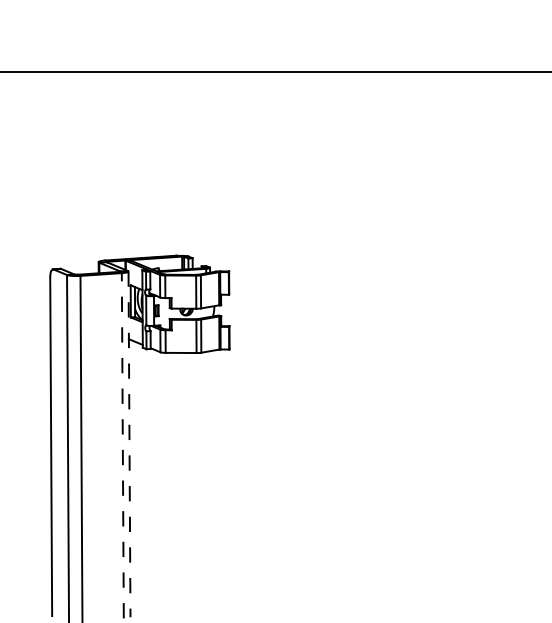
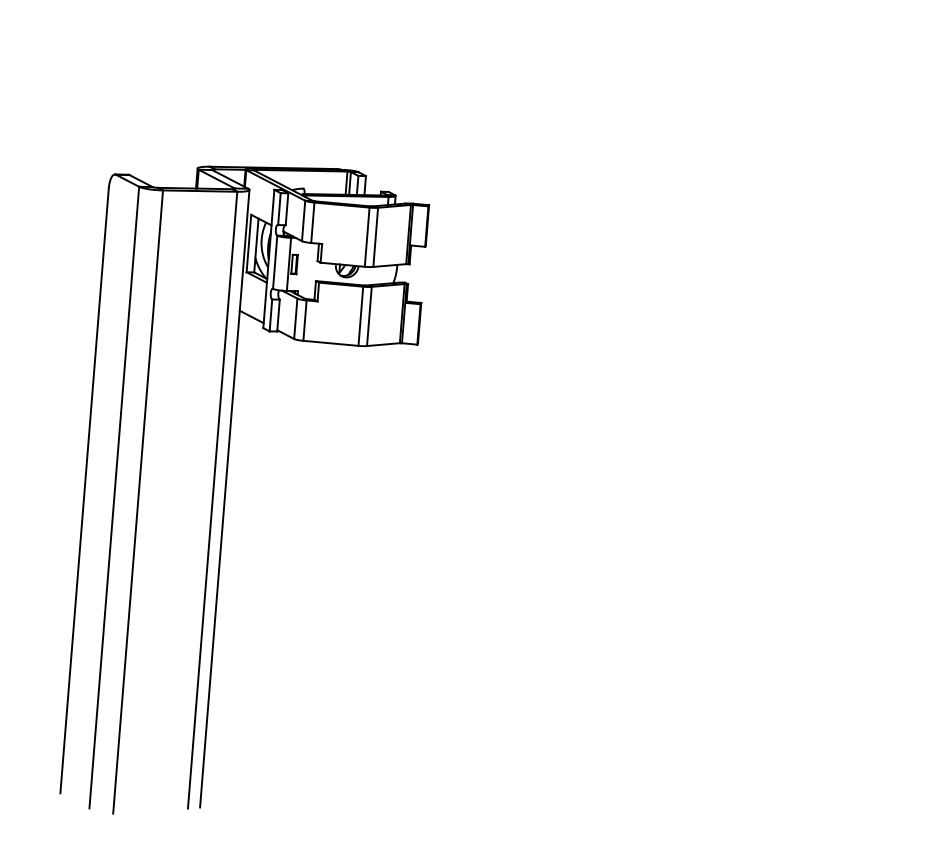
line: (129, 444) -> (224, 498), dashed -> solid
line: (122, 445) -> (212, 499), dashed -> solid

